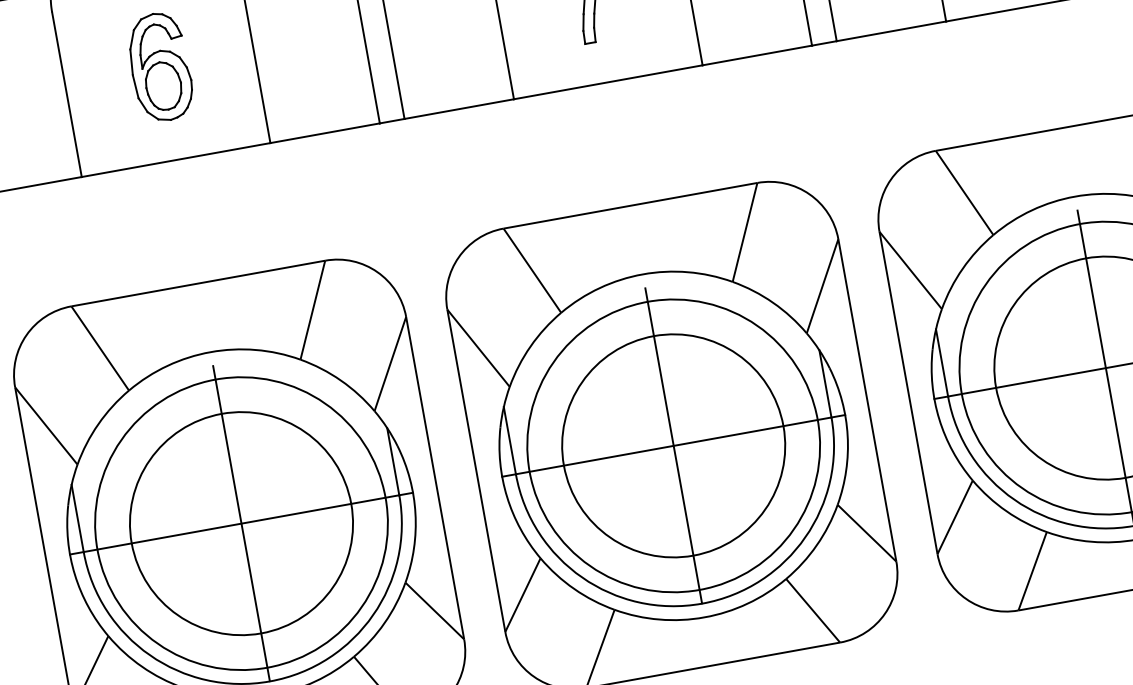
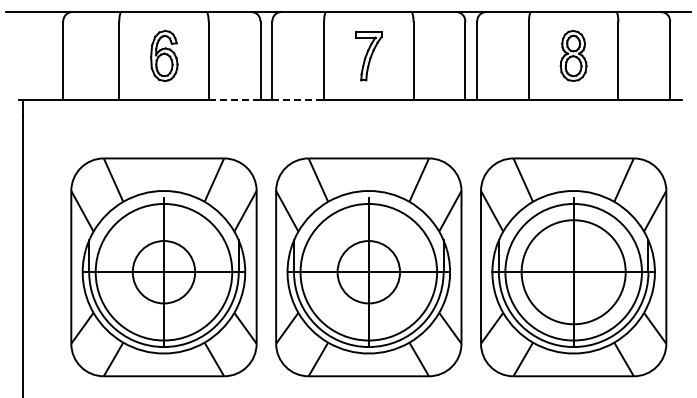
line: (459, 108) -> (298, 99), solid -> dashed
line: (324, 132) -> (234, 99), solid -> dashed
circle: (673, 446) -> (368, 272), size x0.6
circle: (240, 524) -> (163, 272), size x0.6

